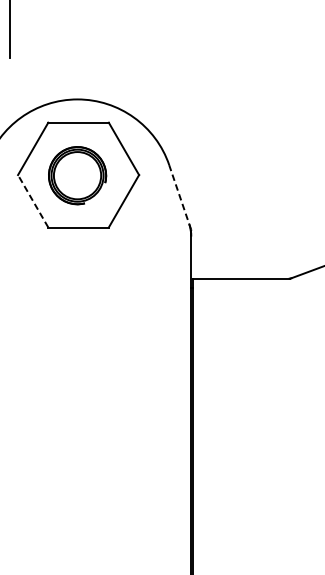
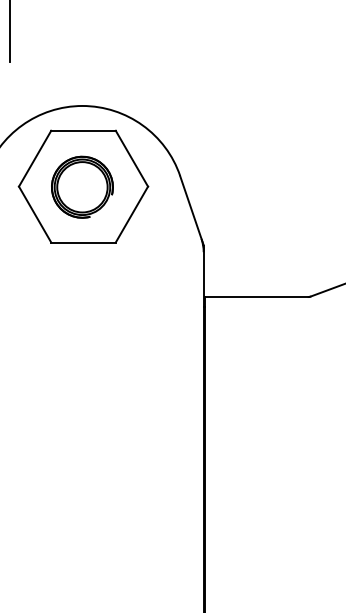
line: (179, 196) -> (191, 209), dashed -> solid
line: (32, 201) -> (34, 214), dashed -> solid

